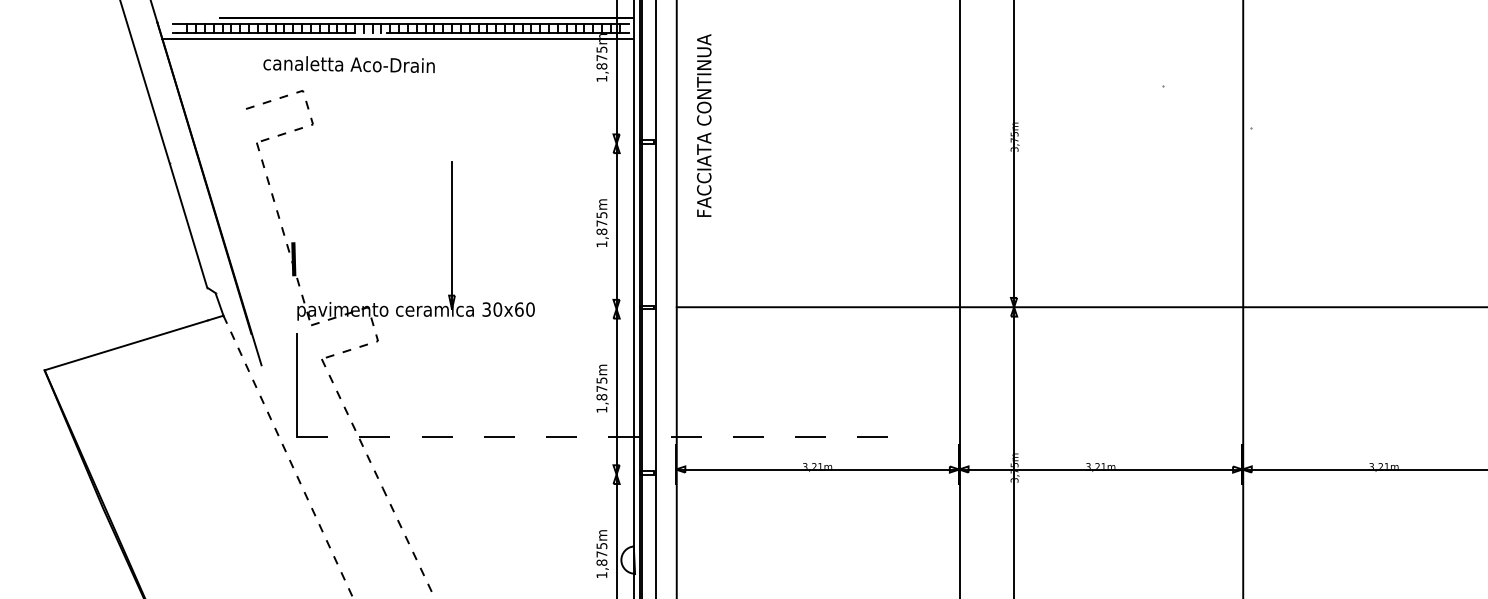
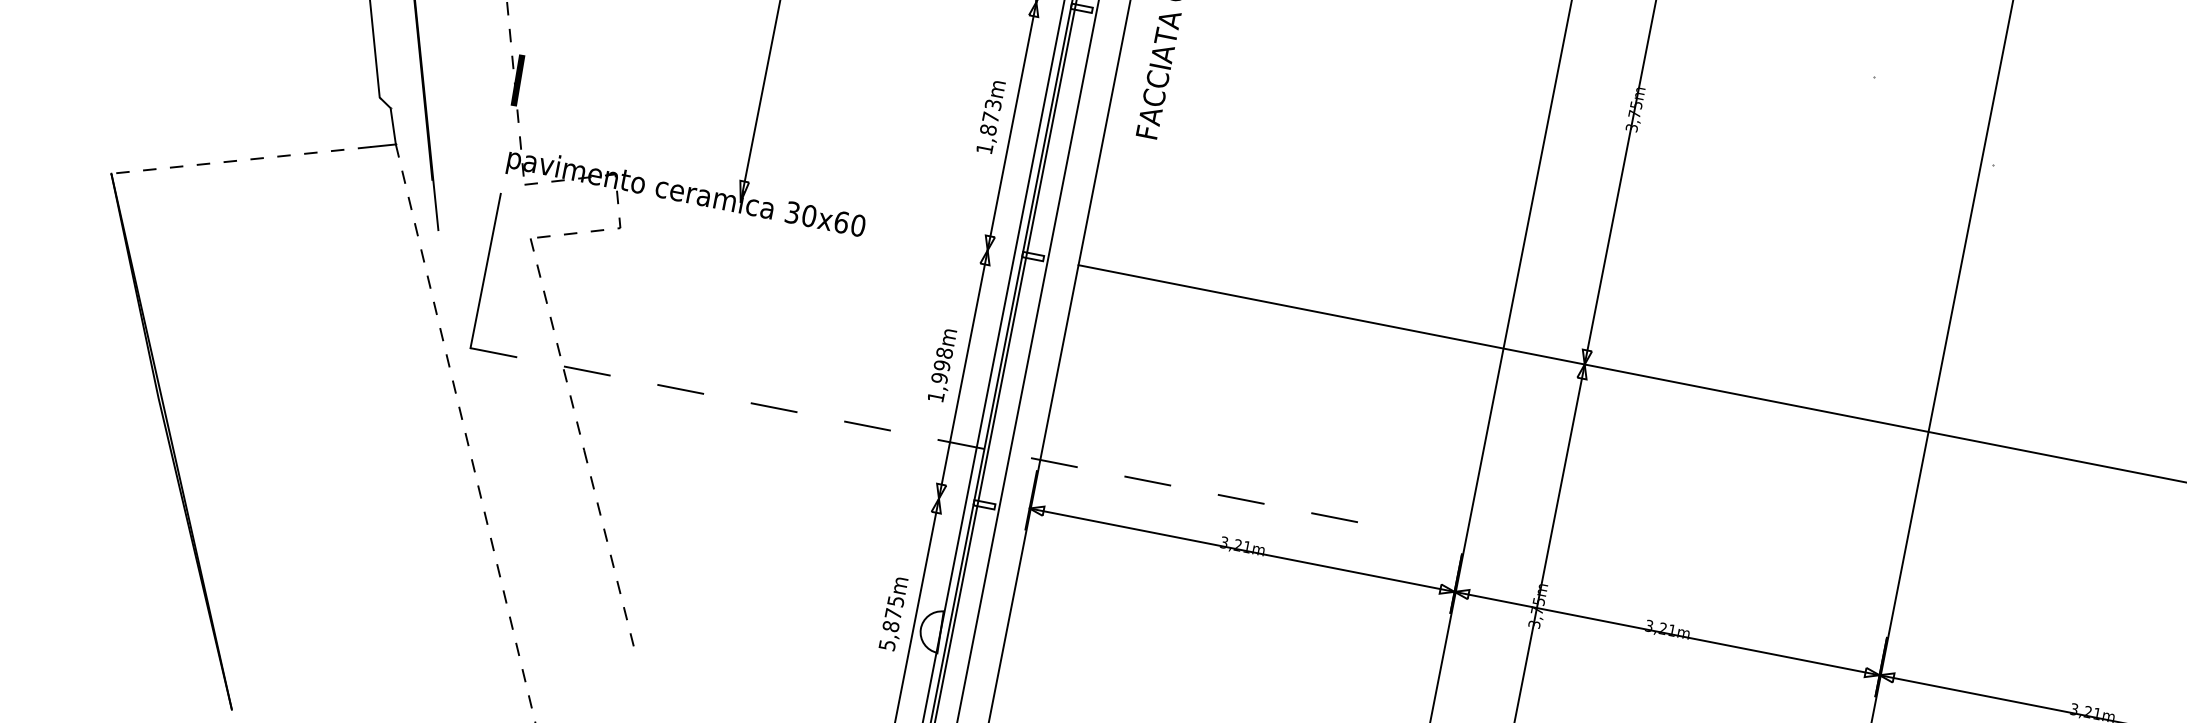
text: (600, 214) -> (991, 103), 1,875m -> 1,873m
line: (125, 345) -> (240, 160), solid -> dashed
text: (601, 388) -> (941, 364), 1,875m -> 1,998m
text: (601, 575) -> (886, 645), 1,875m -> 5,875m

